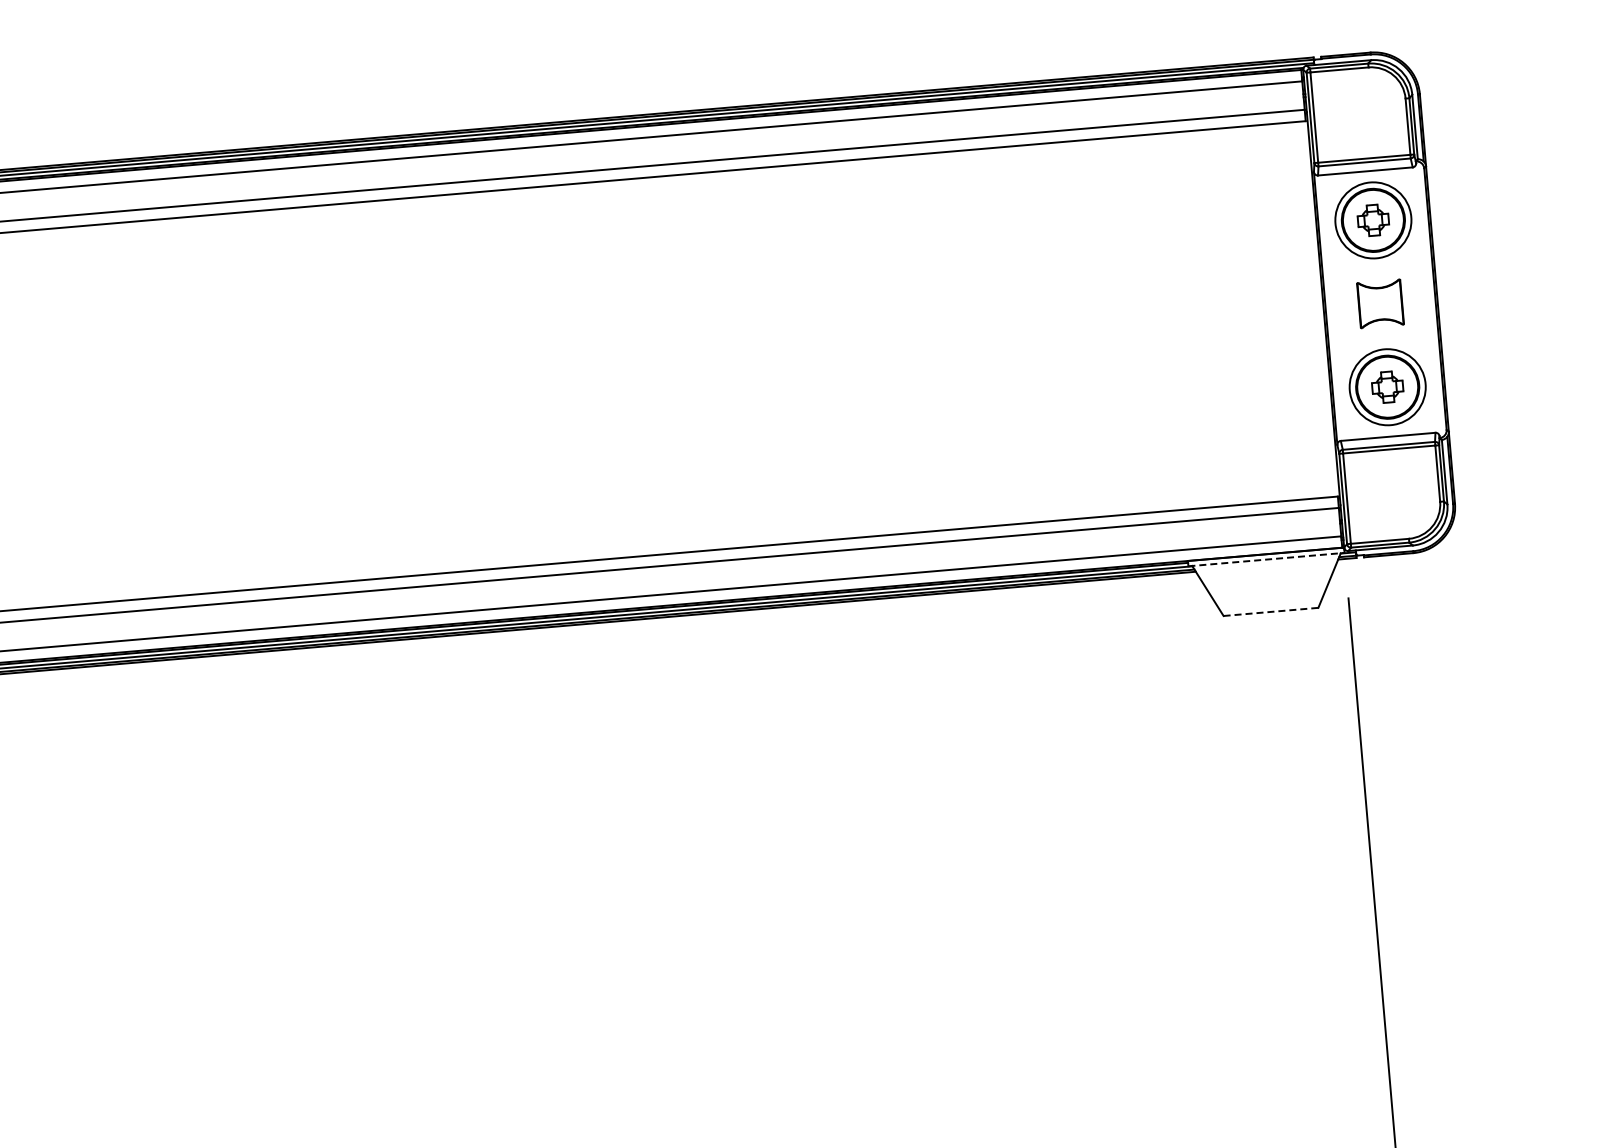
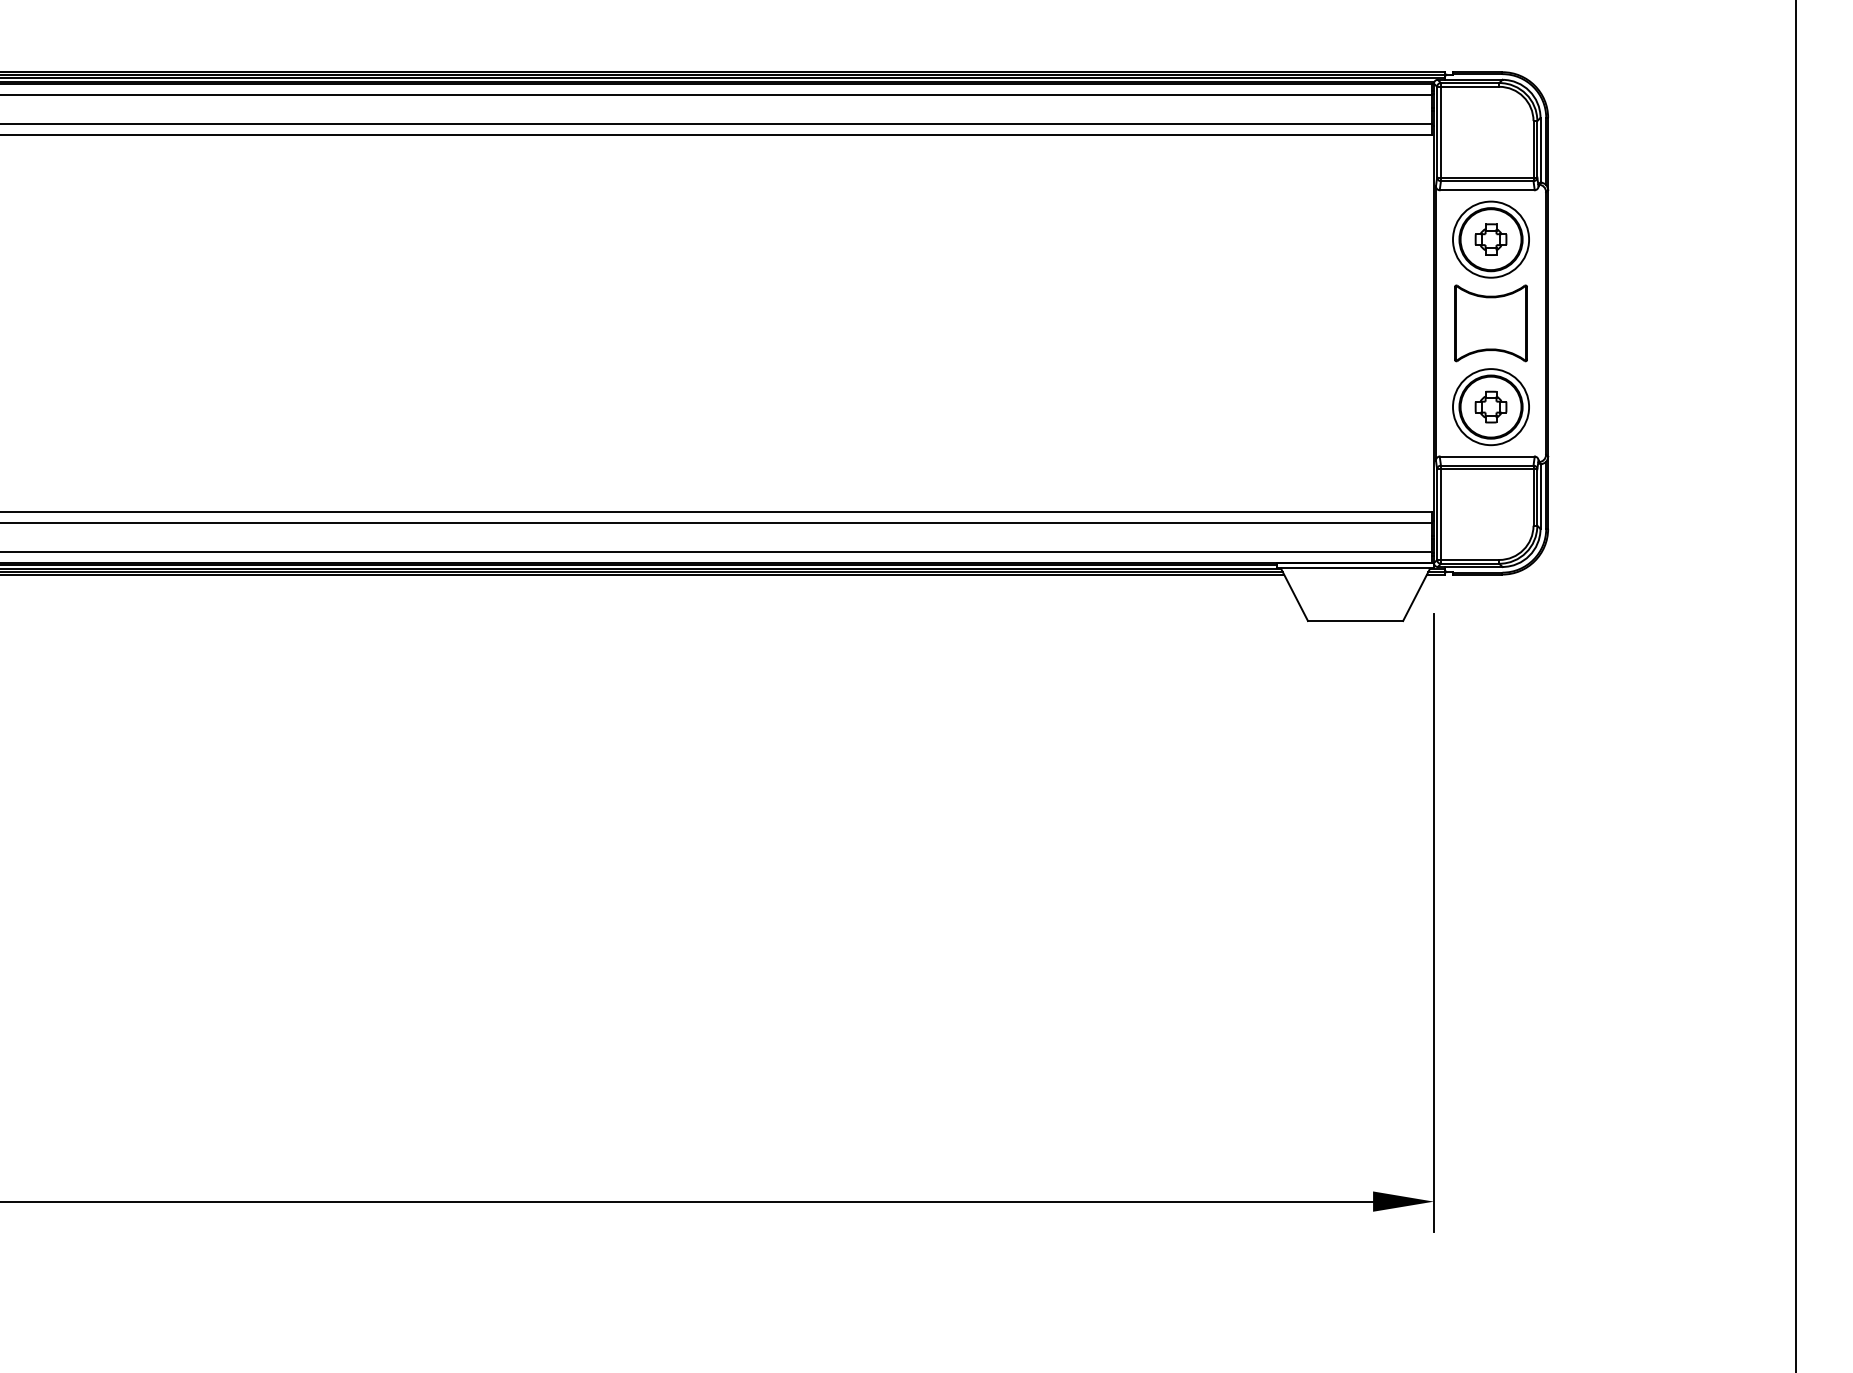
part: (1380, 303) -> (1490, 323), size x1.67
line: (1267, 559) -> (1356, 568), dashed -> solid
line: (1270, 612) -> (1355, 621), dashed -> solid

